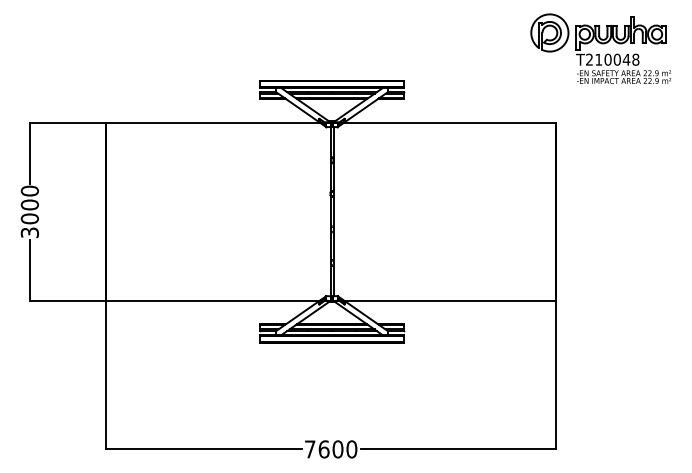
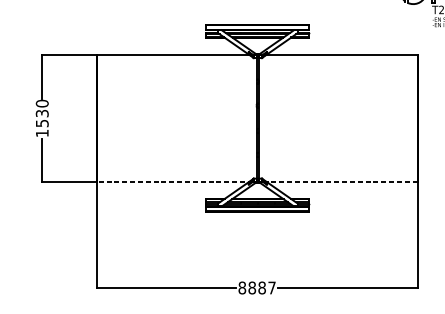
text: (29, 218) -> (42, 123), 3000 -> 1530
line: (331, 300) -> (257, 181), solid -> dashed
text: (330, 449) -> (256, 288), 7600 -> 8887

